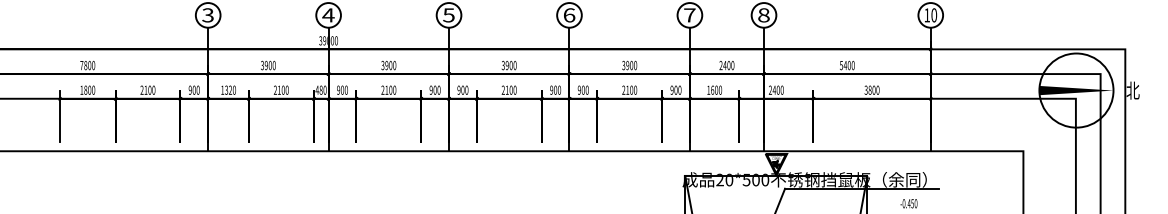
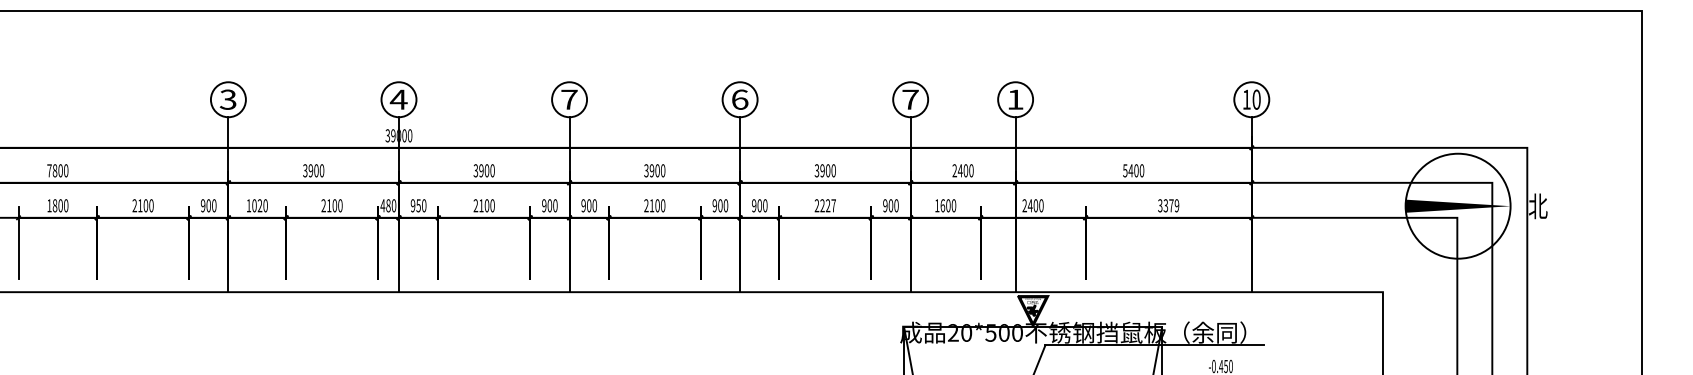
text: (448, 15) -> (568, 99), 5 -> 7
text: (763, 15) -> (1015, 99), 8 -> 1
text: (226, 90) -> (254, 205), 1320 -> 1020
text: (342, 90) -> (418, 205), 900 -> 950
text: (631, 90) -> (827, 205), 2100 -> 2227
text: (874, 90) -> (1171, 205), 3800 -> 3379

